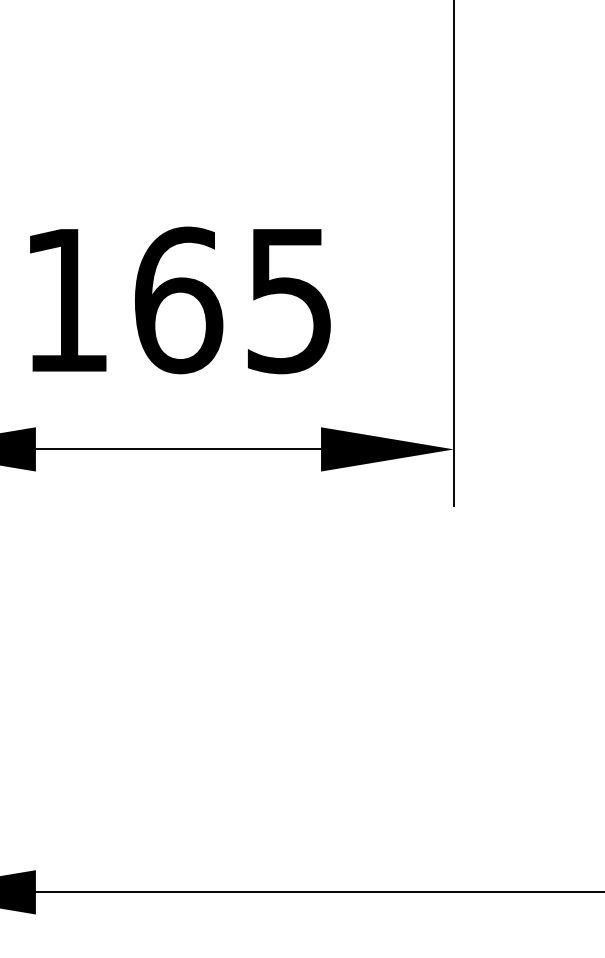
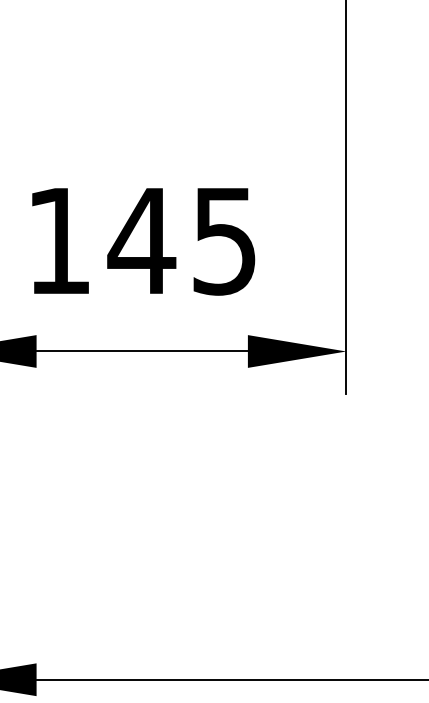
text: (177, 300) -> (141, 241), 165 -> 145

